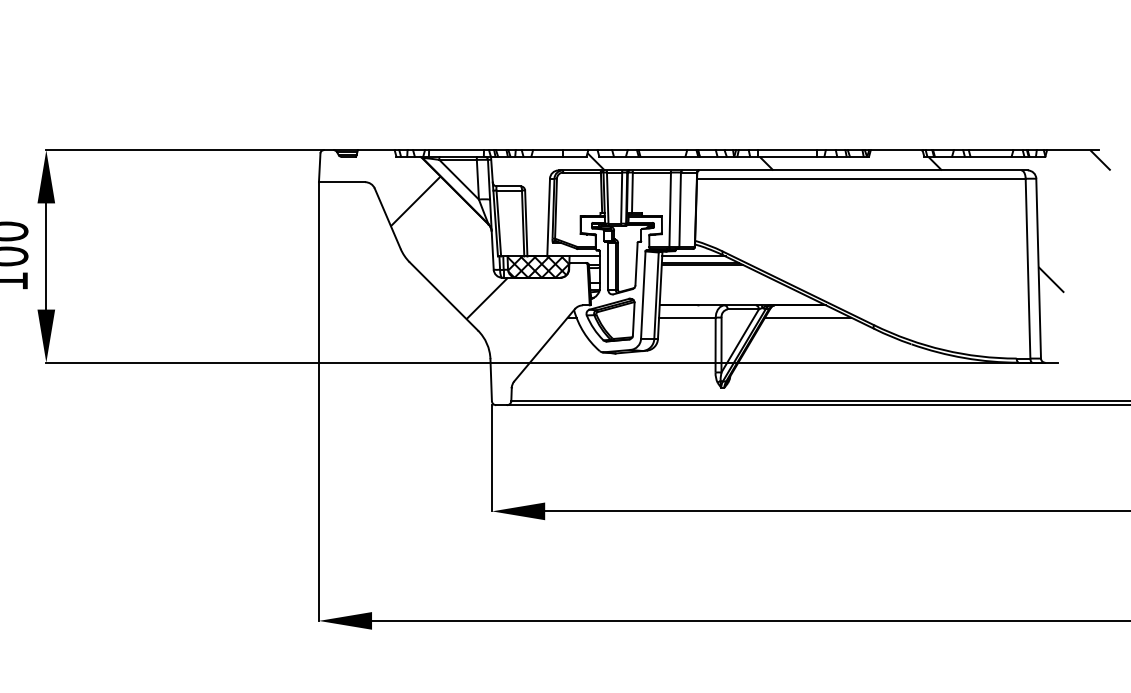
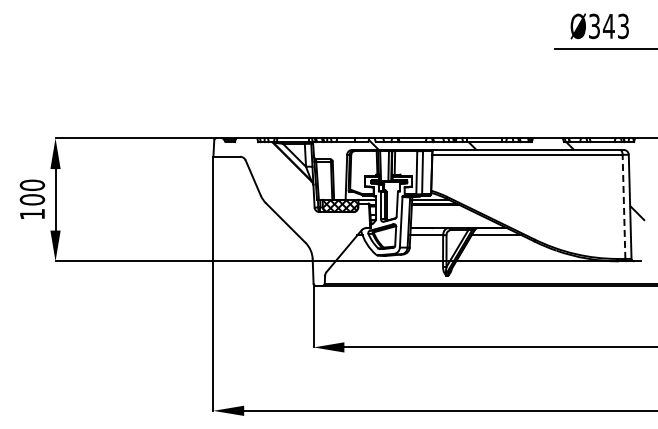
hatch: (448, 247) -> (288, 194), removed
line: (1027, 268) -> (623, 206), solid -> dashed

